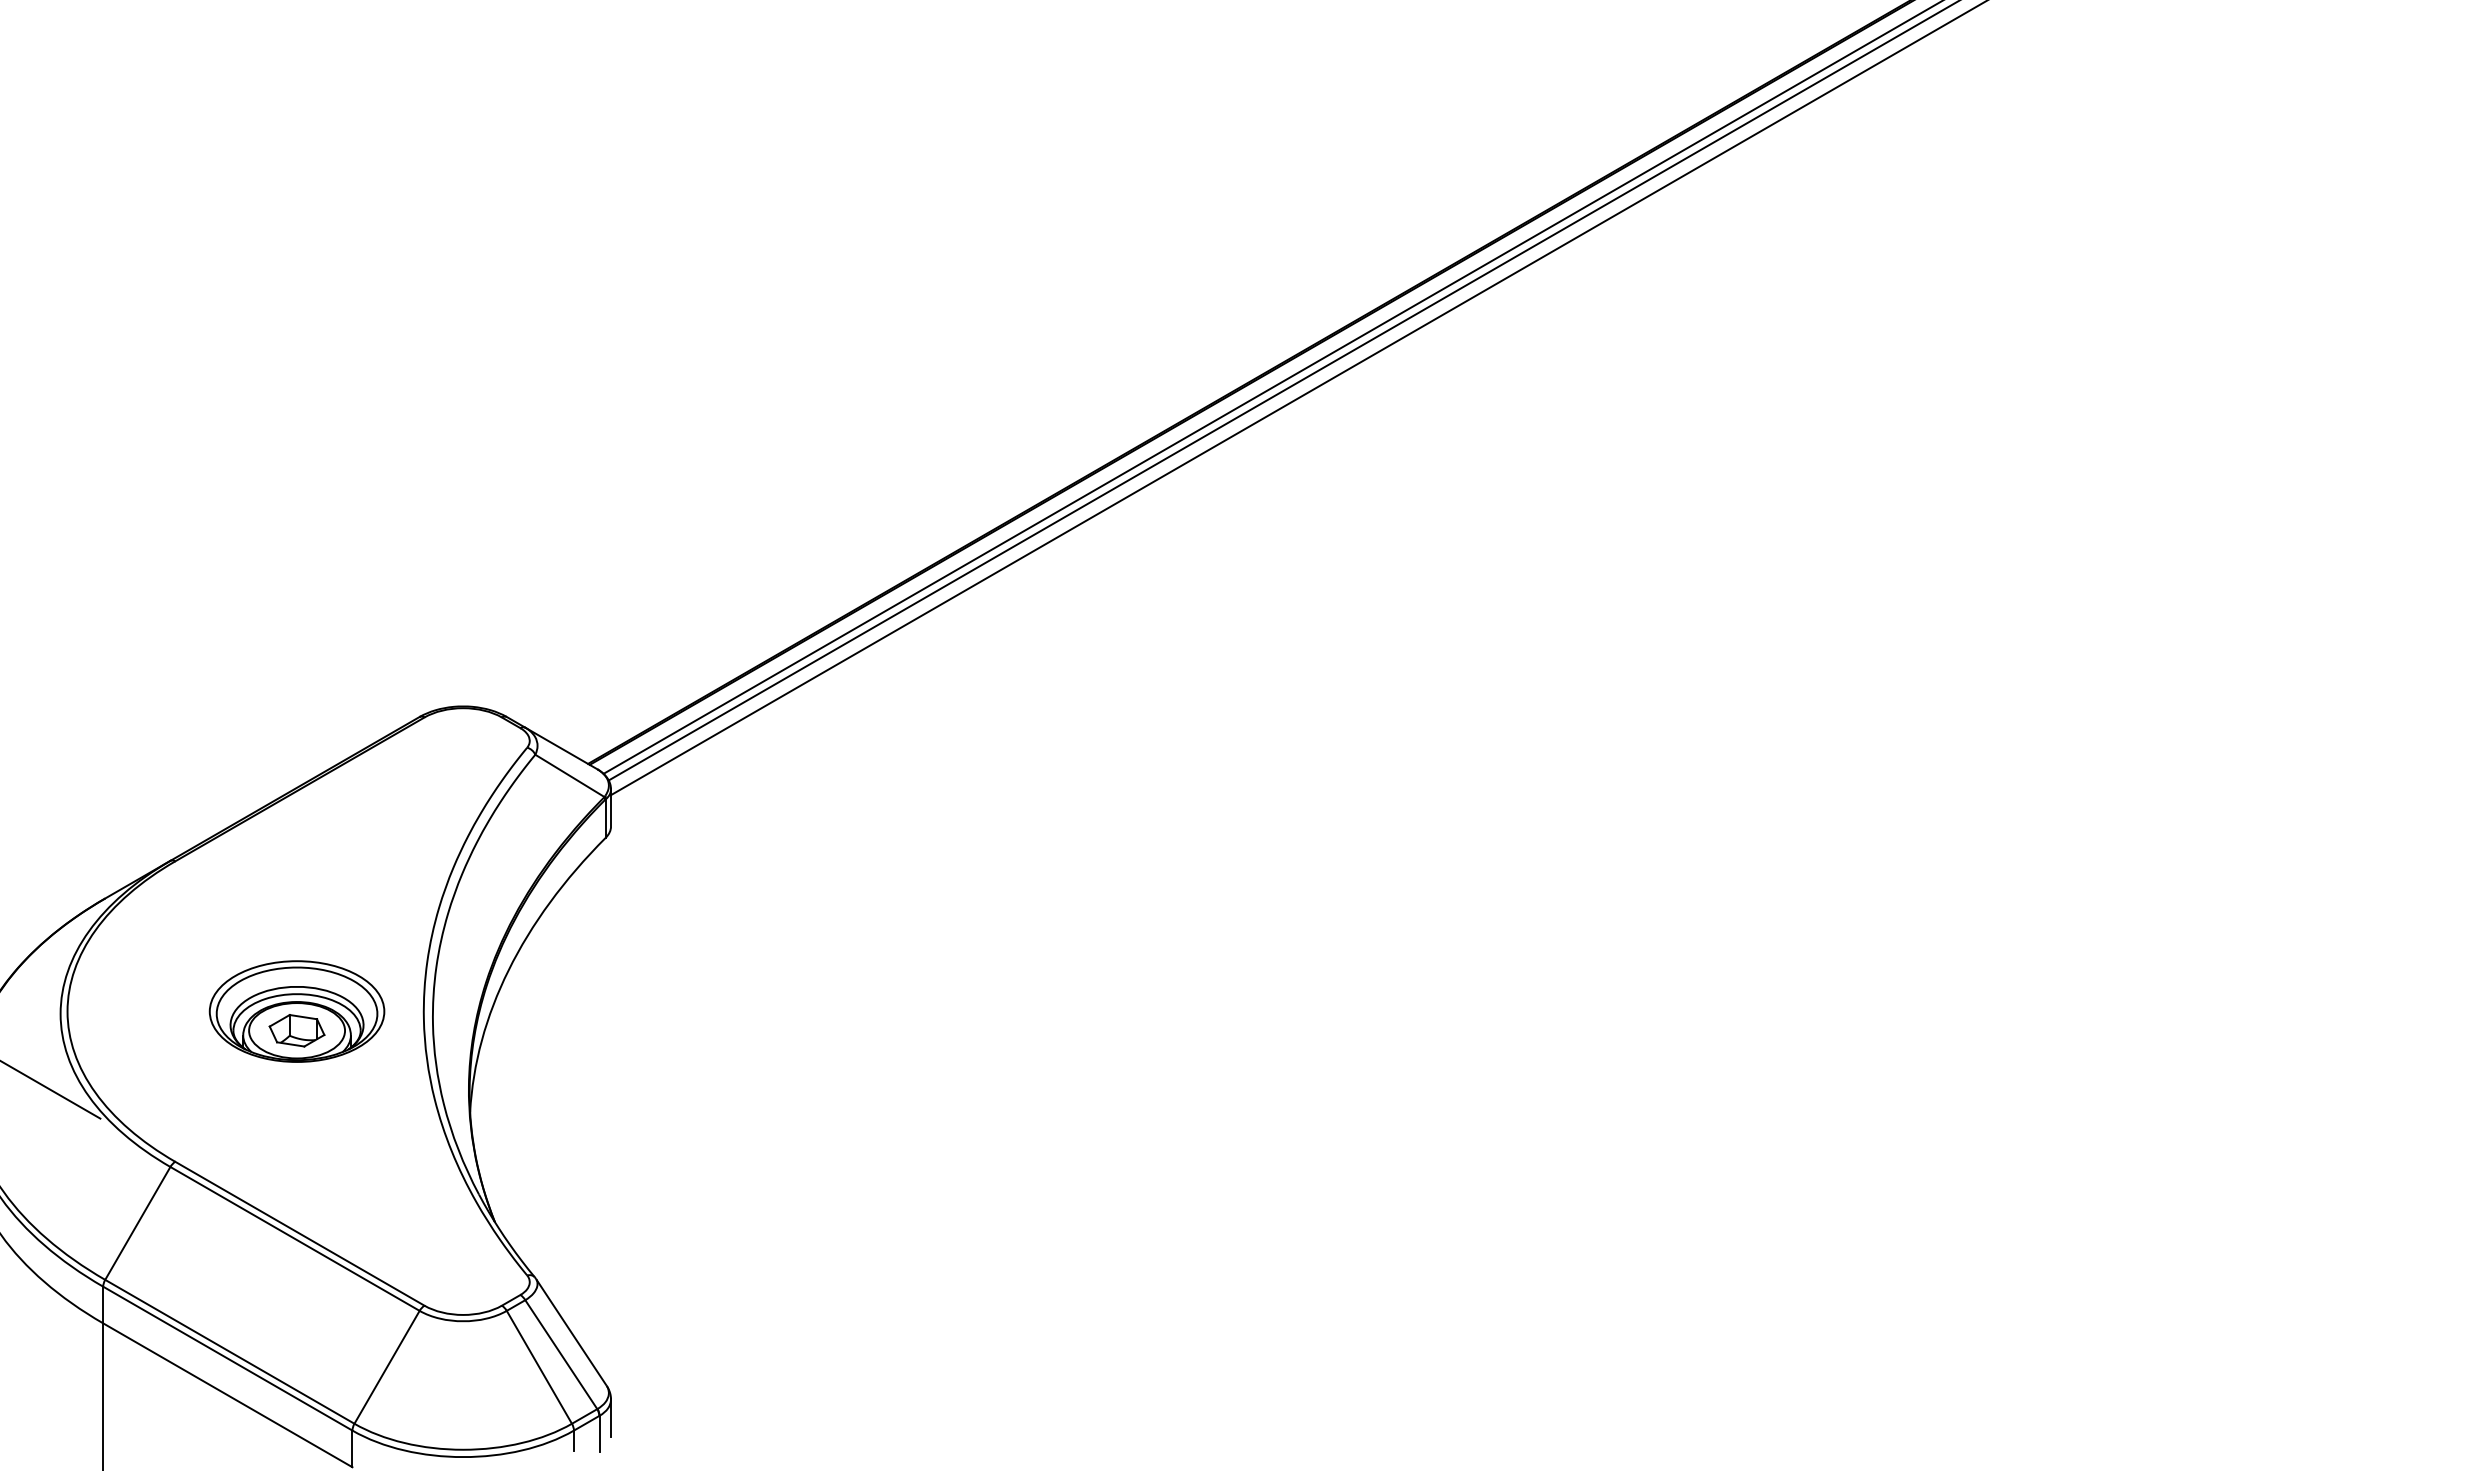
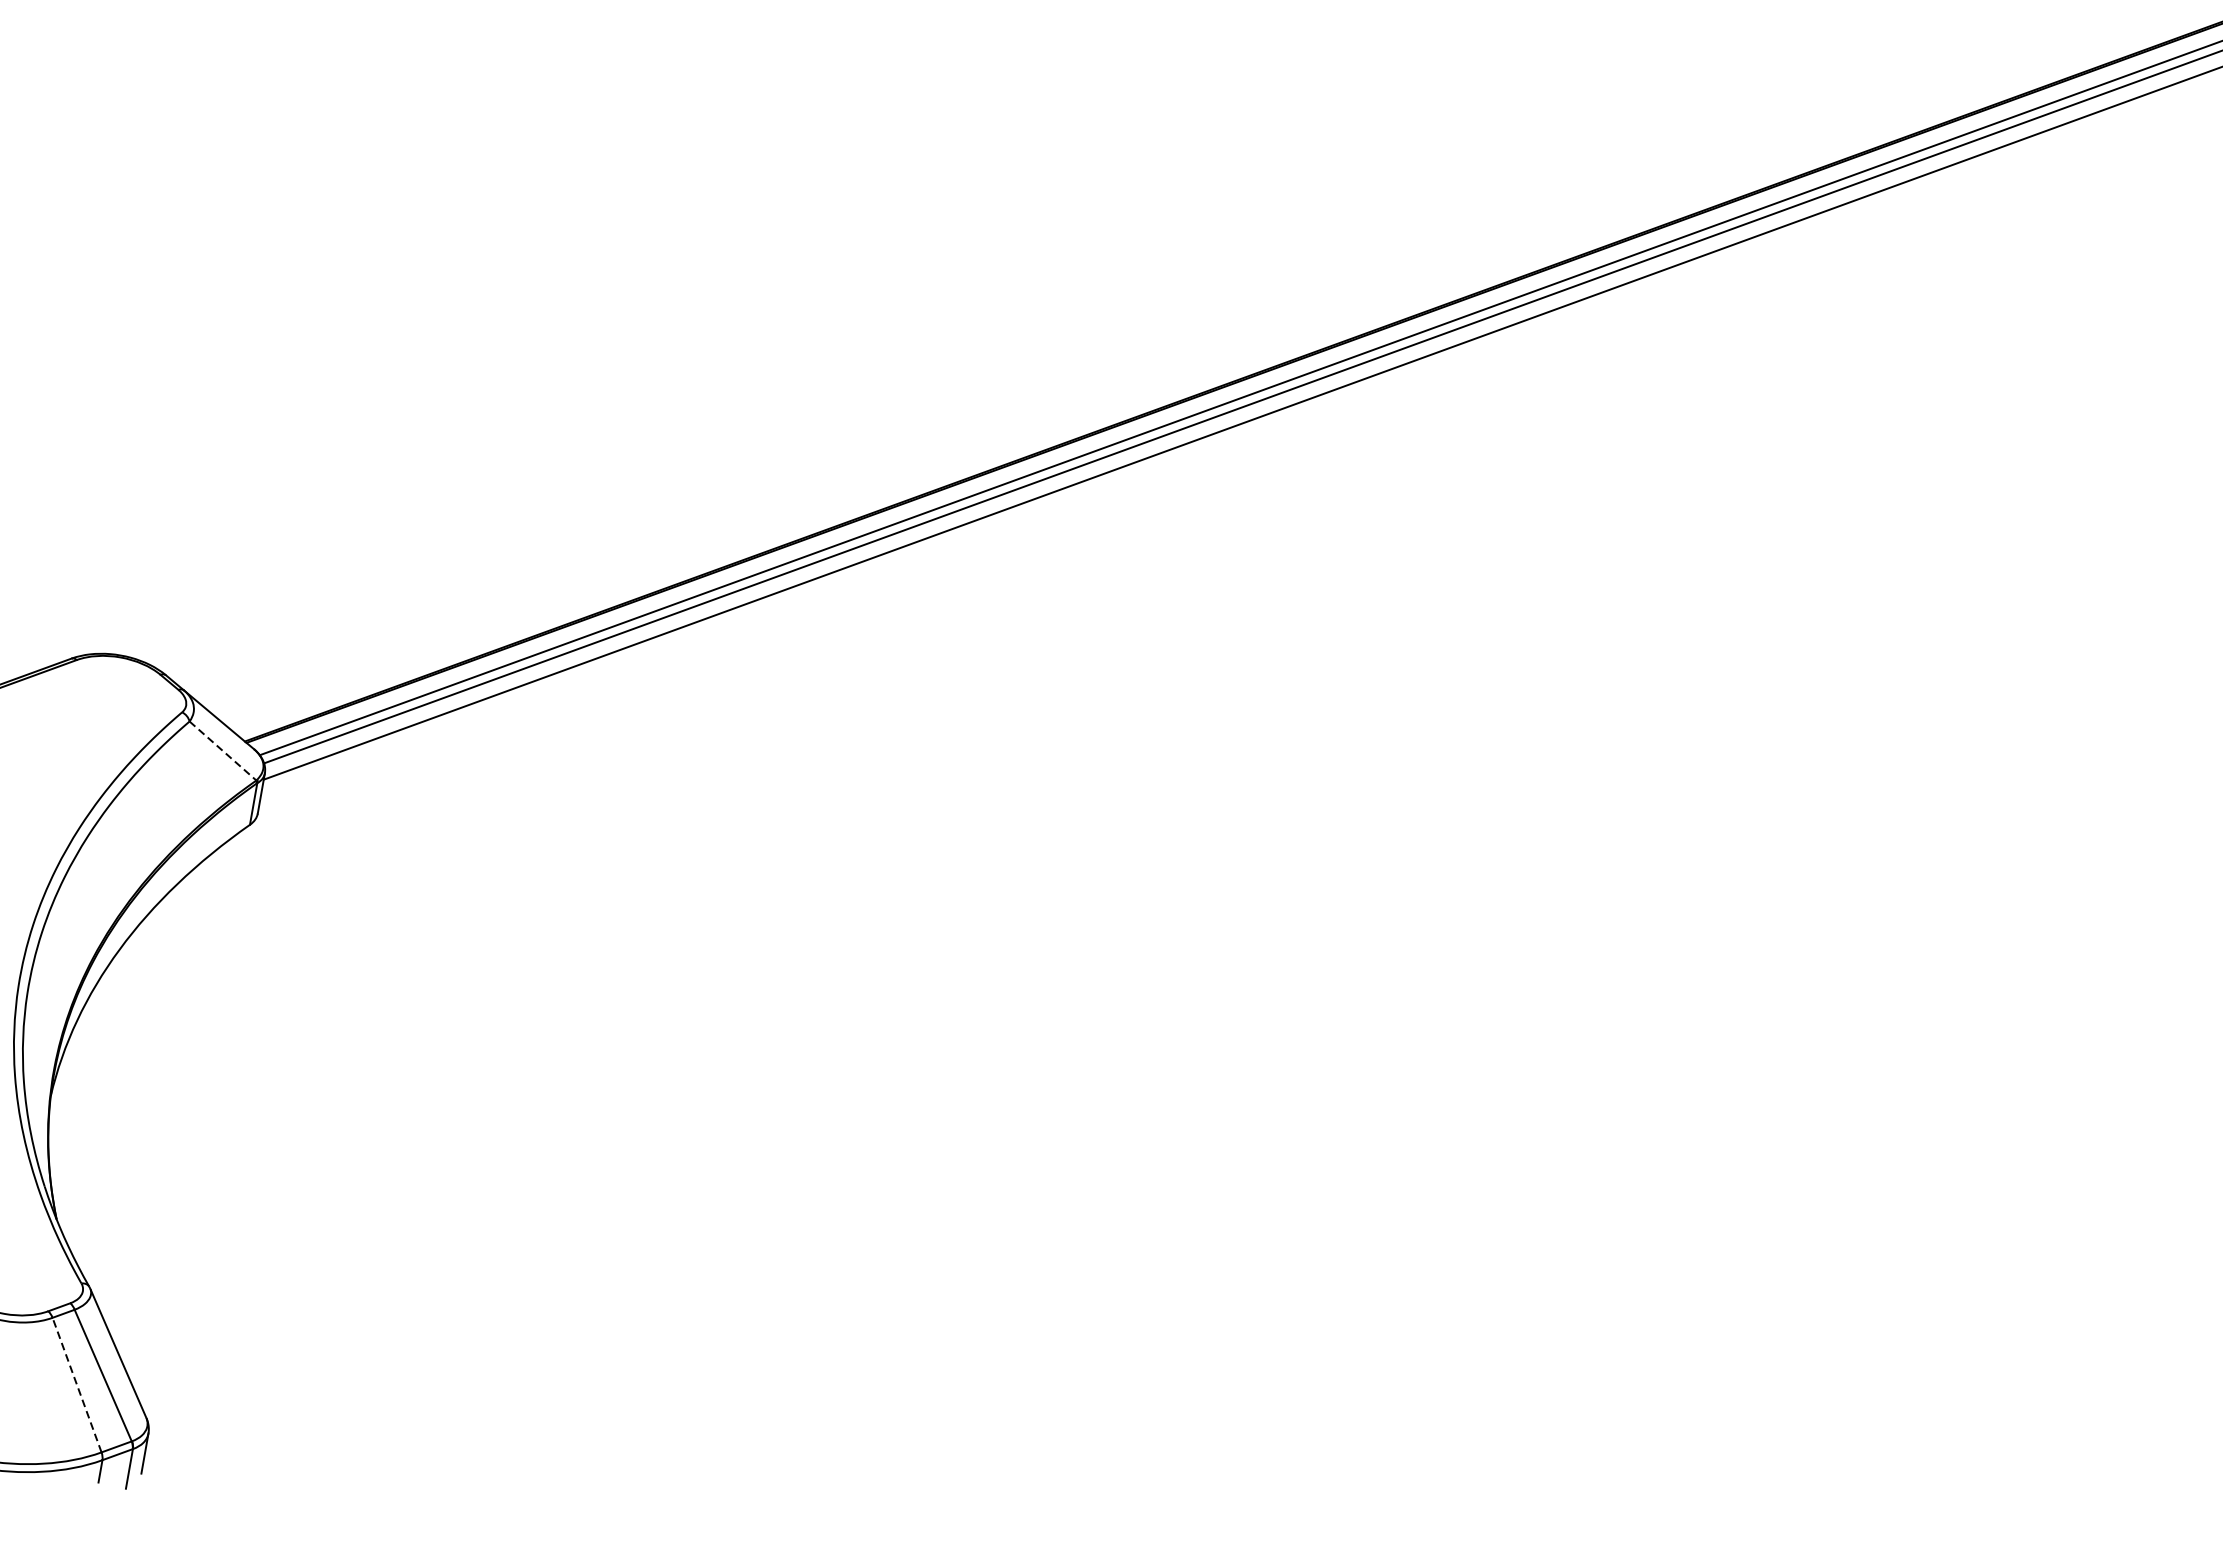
line: (569, 775) -> (222, 750), solid -> dashed
line: (539, 1366) -> (77, 1384), solid -> dashed

